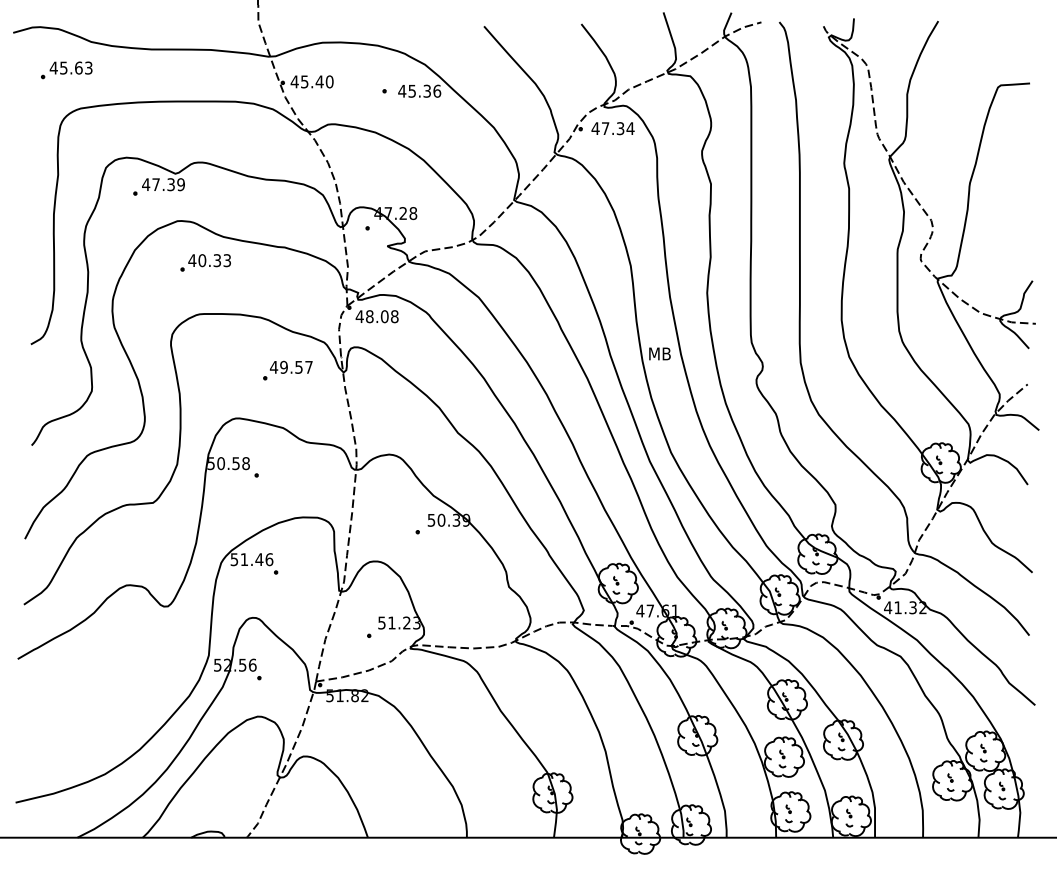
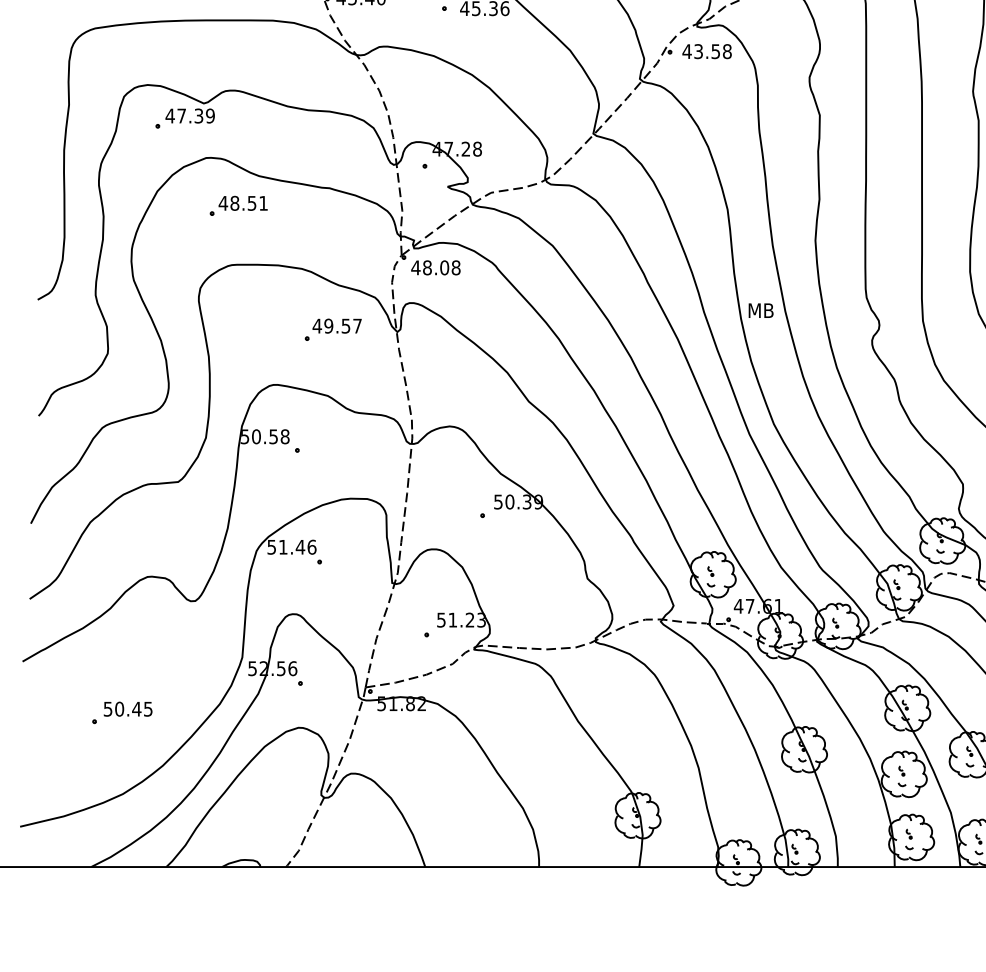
text: (617, 128) -> (712, 51), 47.34 -> 43.58
text: (214, 260) -> (248, 203), 40.33 -> 48.51
part: (104, 703) -> (122, 712), added

